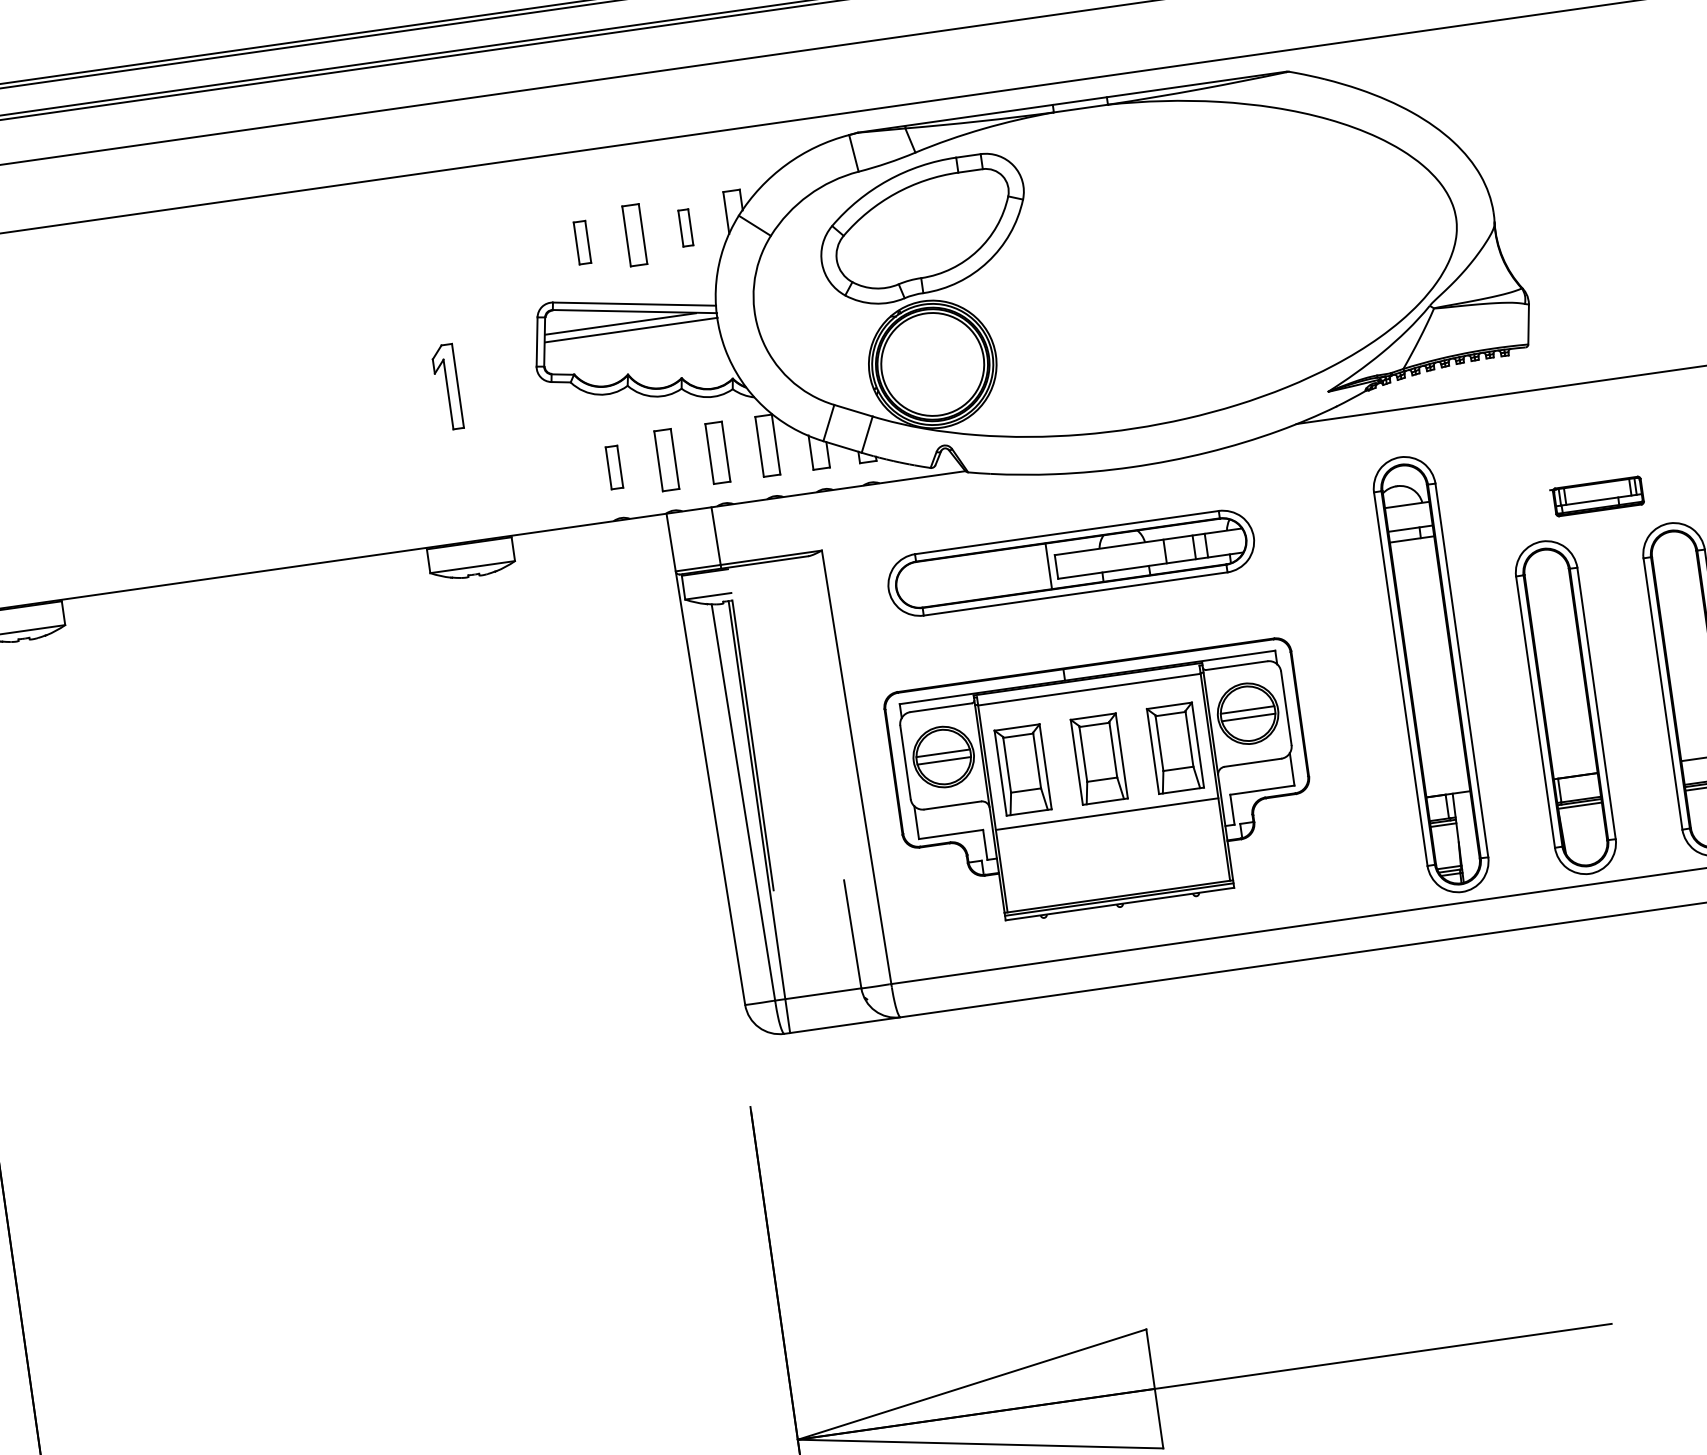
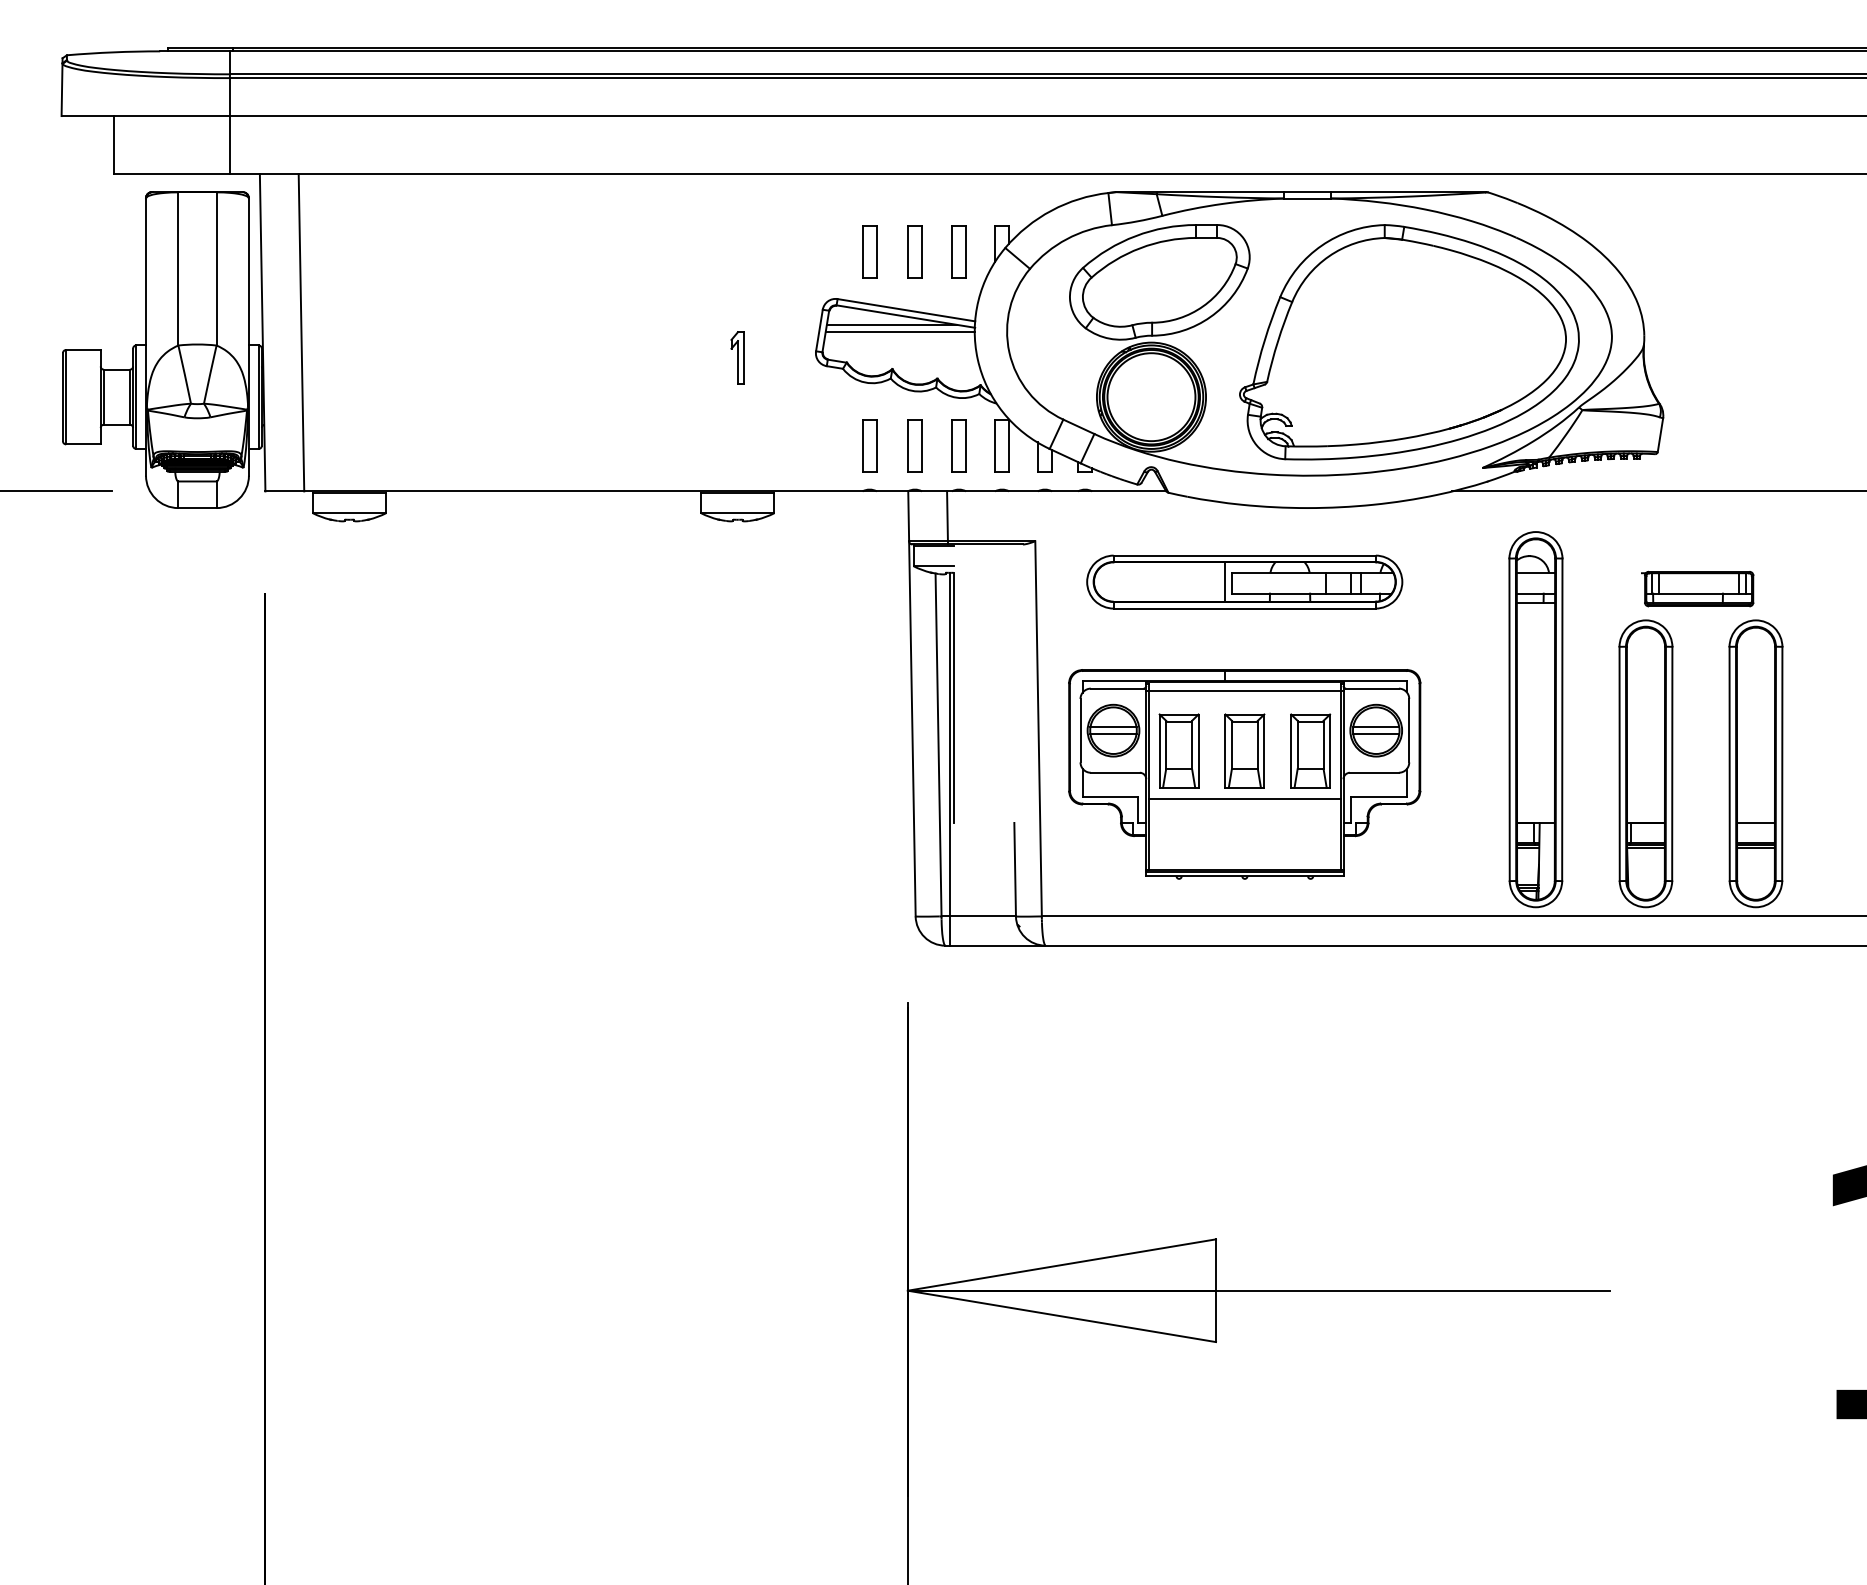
part: (685, 227) -> (958, 251), size x1.67
part: (582, 242) -> (869, 251), size x1.43
part: (1222, 258) -> (1409, 342), added
part: (446, 386) -> (737, 357), size x0.71
part: (614, 466) -> (869, 445), size x1.43
part: (1596, 496) -> (1697, 588), size x1.43

